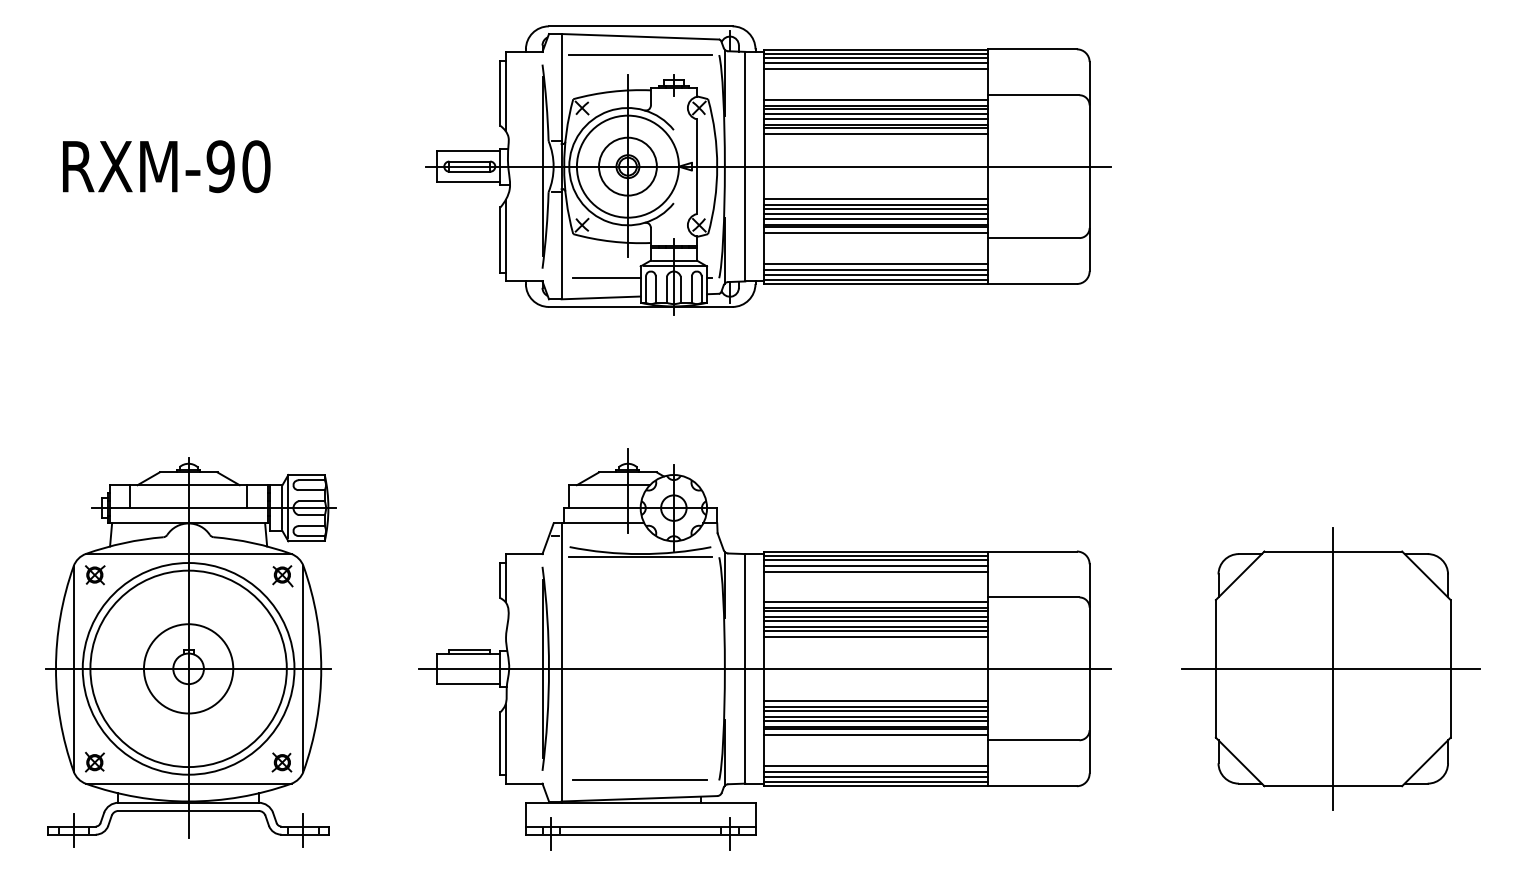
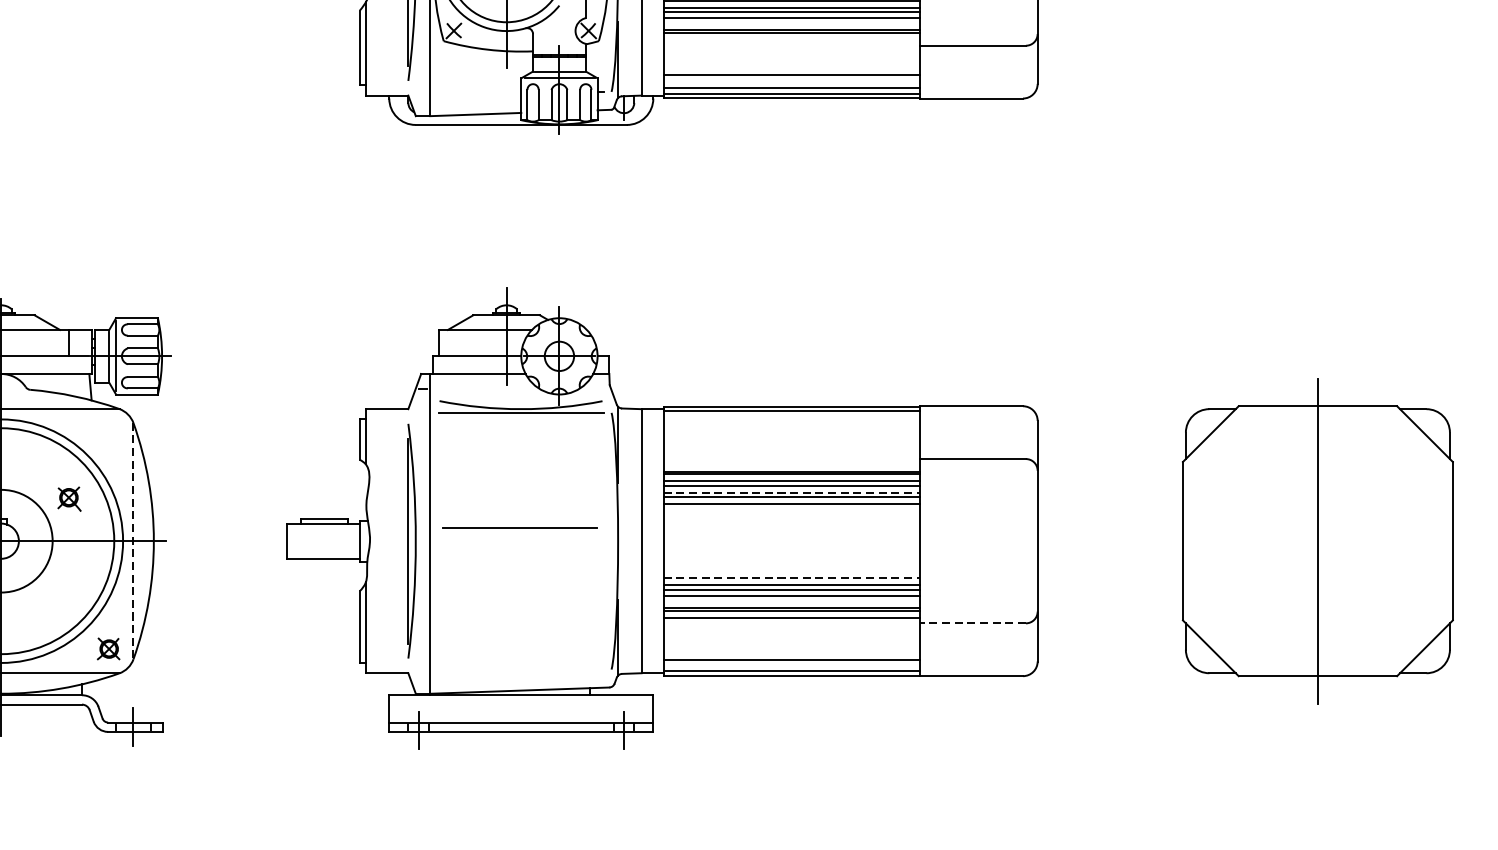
line: (875, 218) -> (791, 23), removed
line: (875, 233) -> (791, 40), removed
line: (875, 269) -> (791, 81), removed
line: (606, 278) -> (481, 92), removed
line: (875, 560) -> (791, 416), removed
line: (875, 565) -> (791, 422), removed
line: (875, 571) -> (791, 429), removed
part: (282, 576) -> (69, 499), moved
line: (875, 602) -> (791, 464), removed
line: (876, 626) -> (792, 492), solid -> dashed
line: (765, 668) -> (664, 540), removed
line: (1330, 668) -> (1314, 540), removed
line: (303, 669) -> (133, 541), solid -> dashed
line: (876, 701) -> (792, 578), solid -> dashed
line: (875, 721) -> (791, 601), removed
line: (1033, 740) -> (973, 623), solid -> dashed
line: (875, 766) -> (791, 653), removed
line: (875, 777) -> (791, 666), removed
line: (639, 779) -> (519, 526), moved

